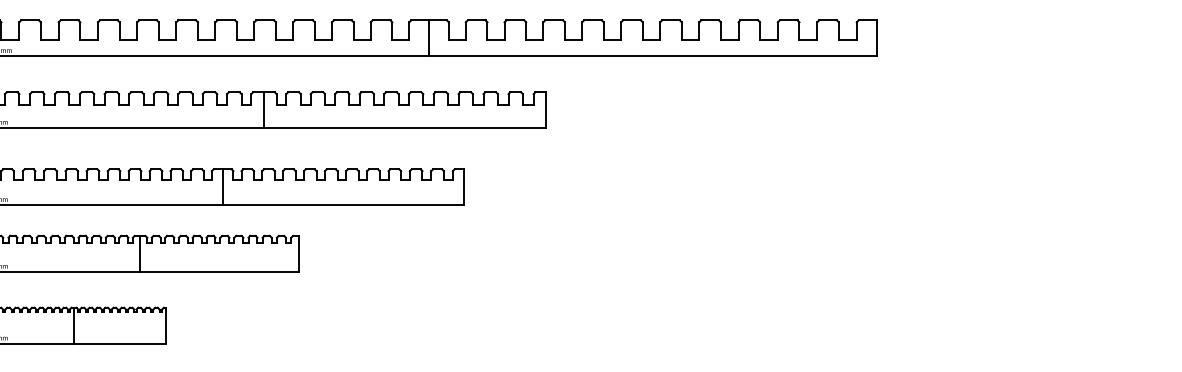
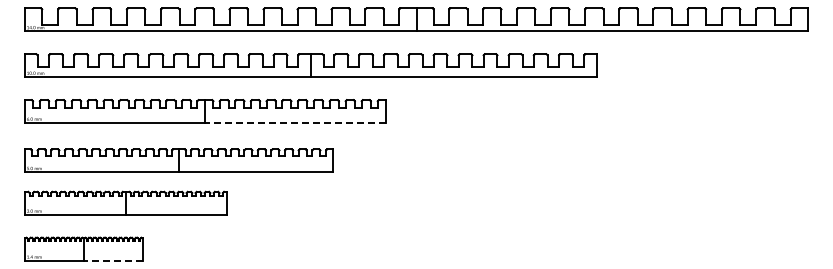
line: (404, 128) -> (295, 123), solid -> dashed
line: (120, 343) -> (113, 260), solid -> dashed

